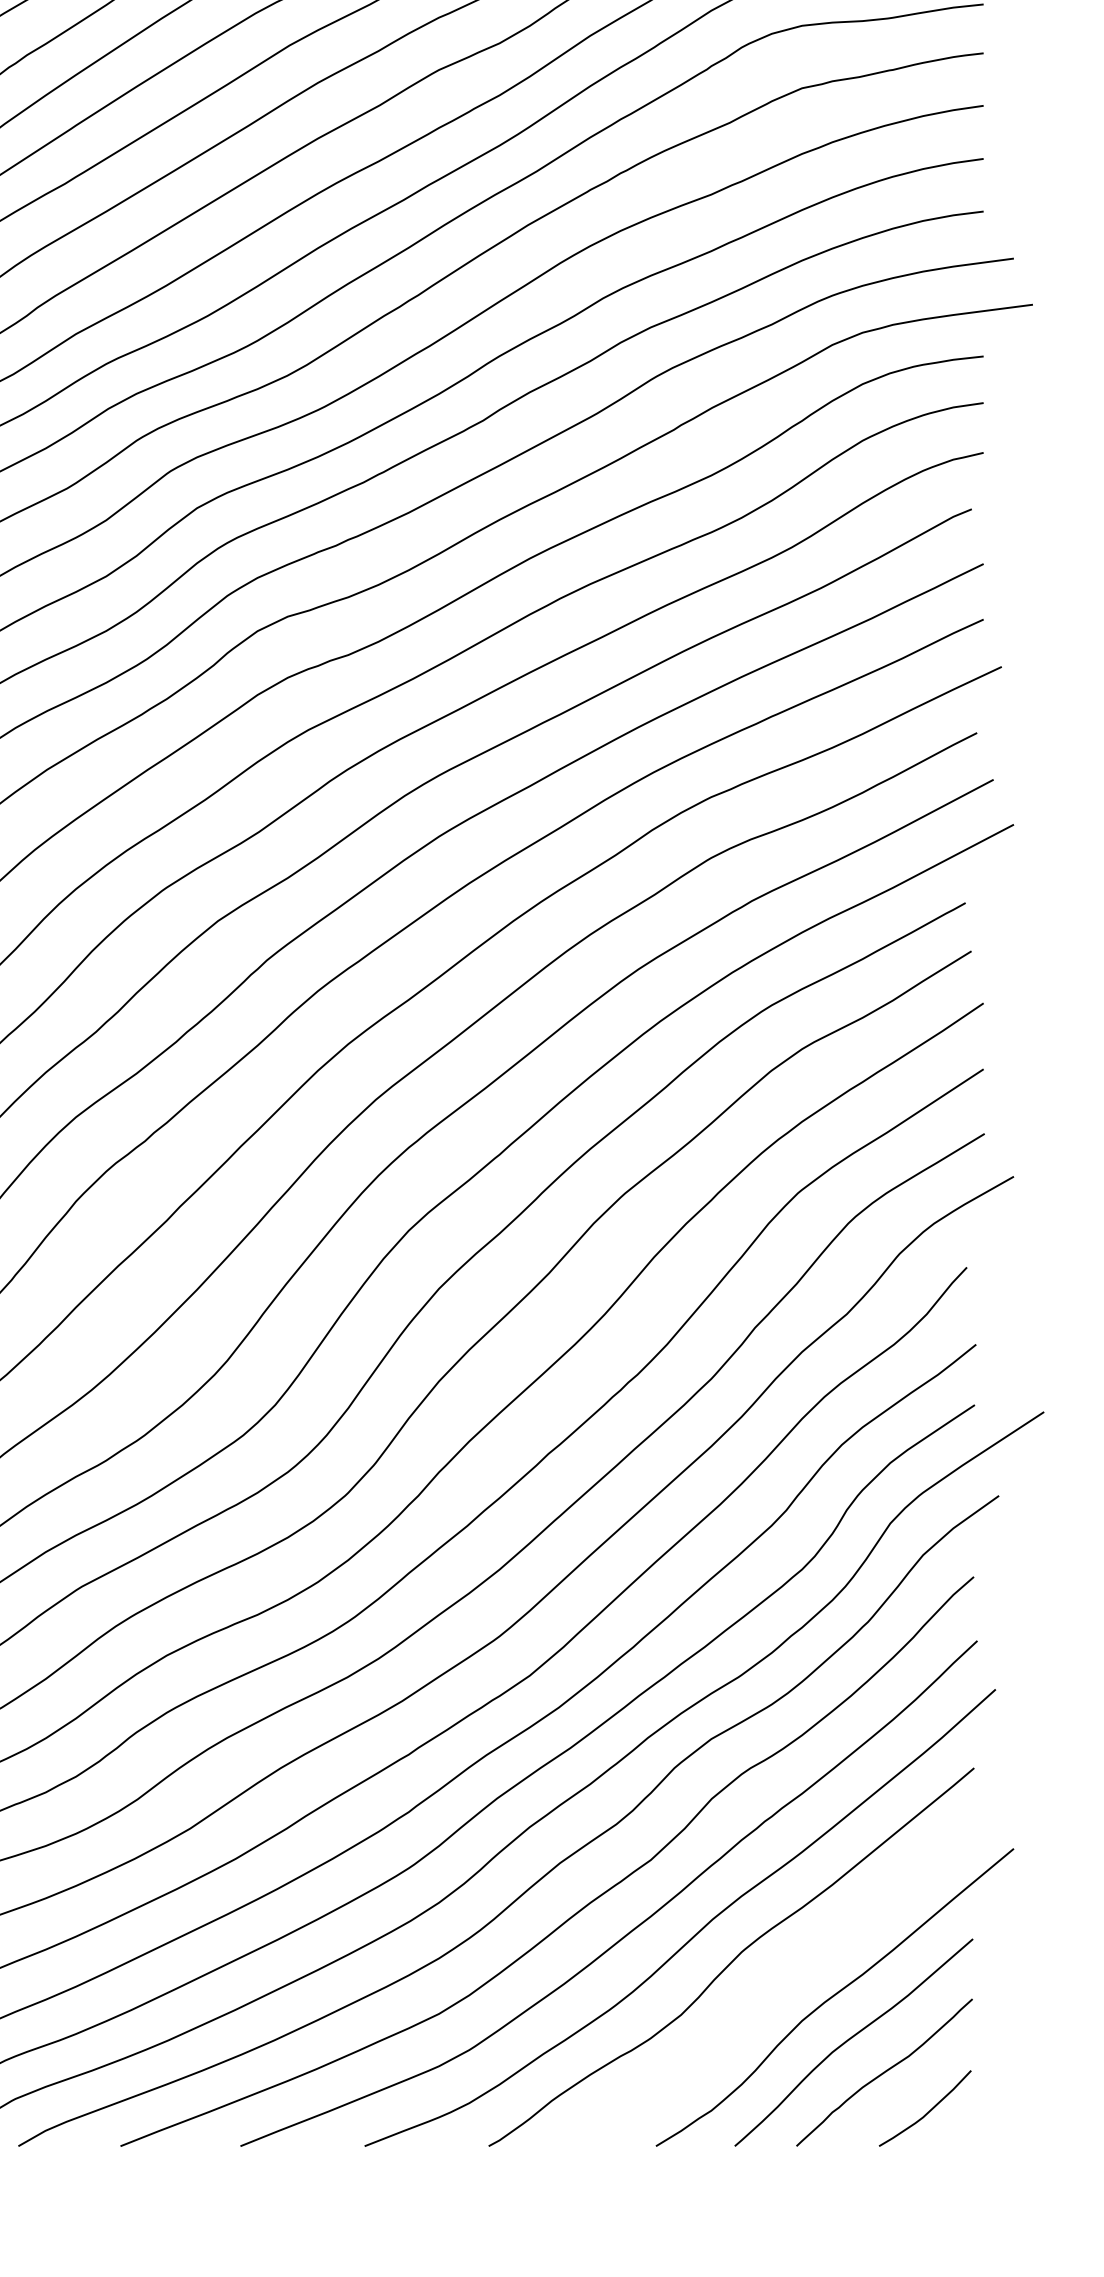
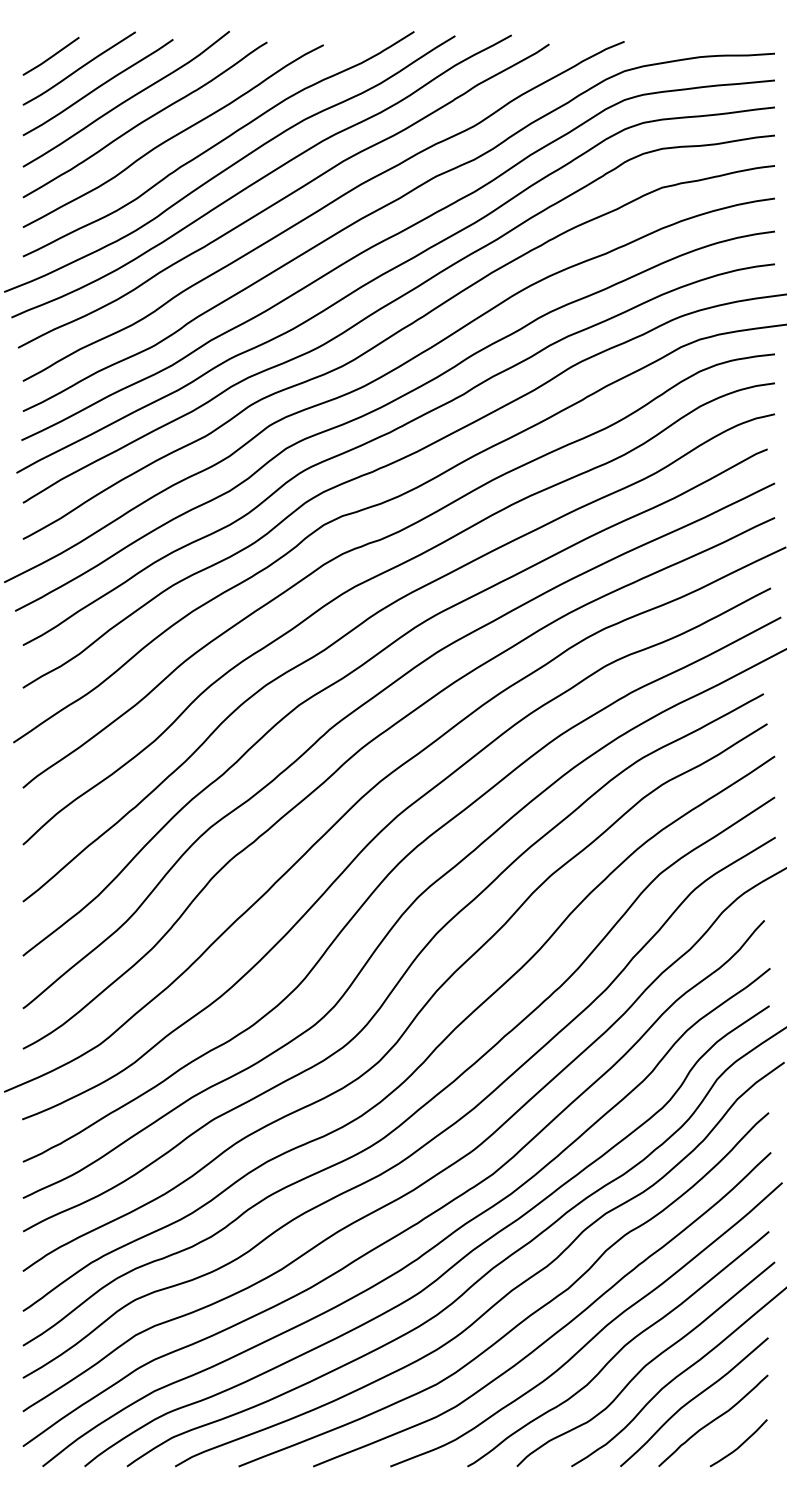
curve: (776, 1980) -> (646, 1363), added

